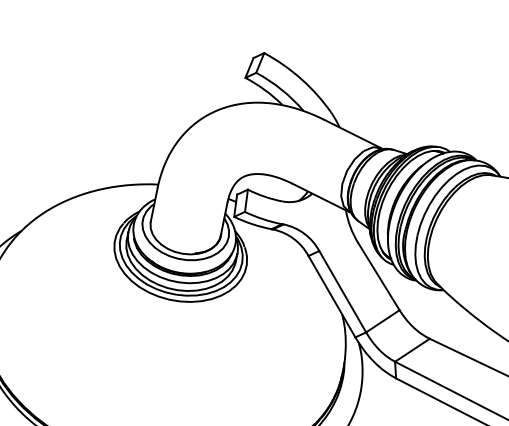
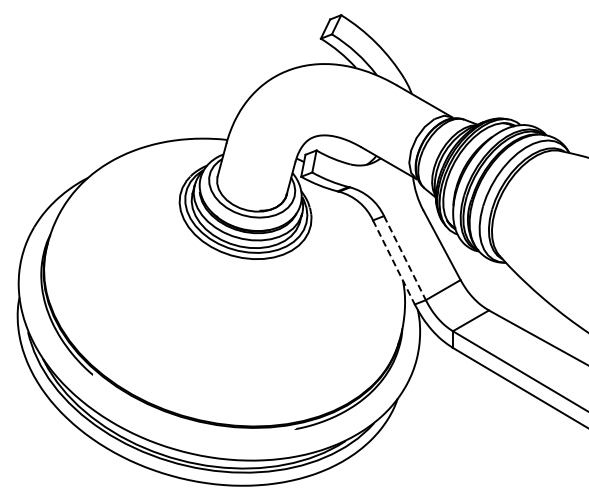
line: (342, 292) -> (404, 258), solid -> dashed
line: (331, 296) -> (393, 262), solid -> dashed

